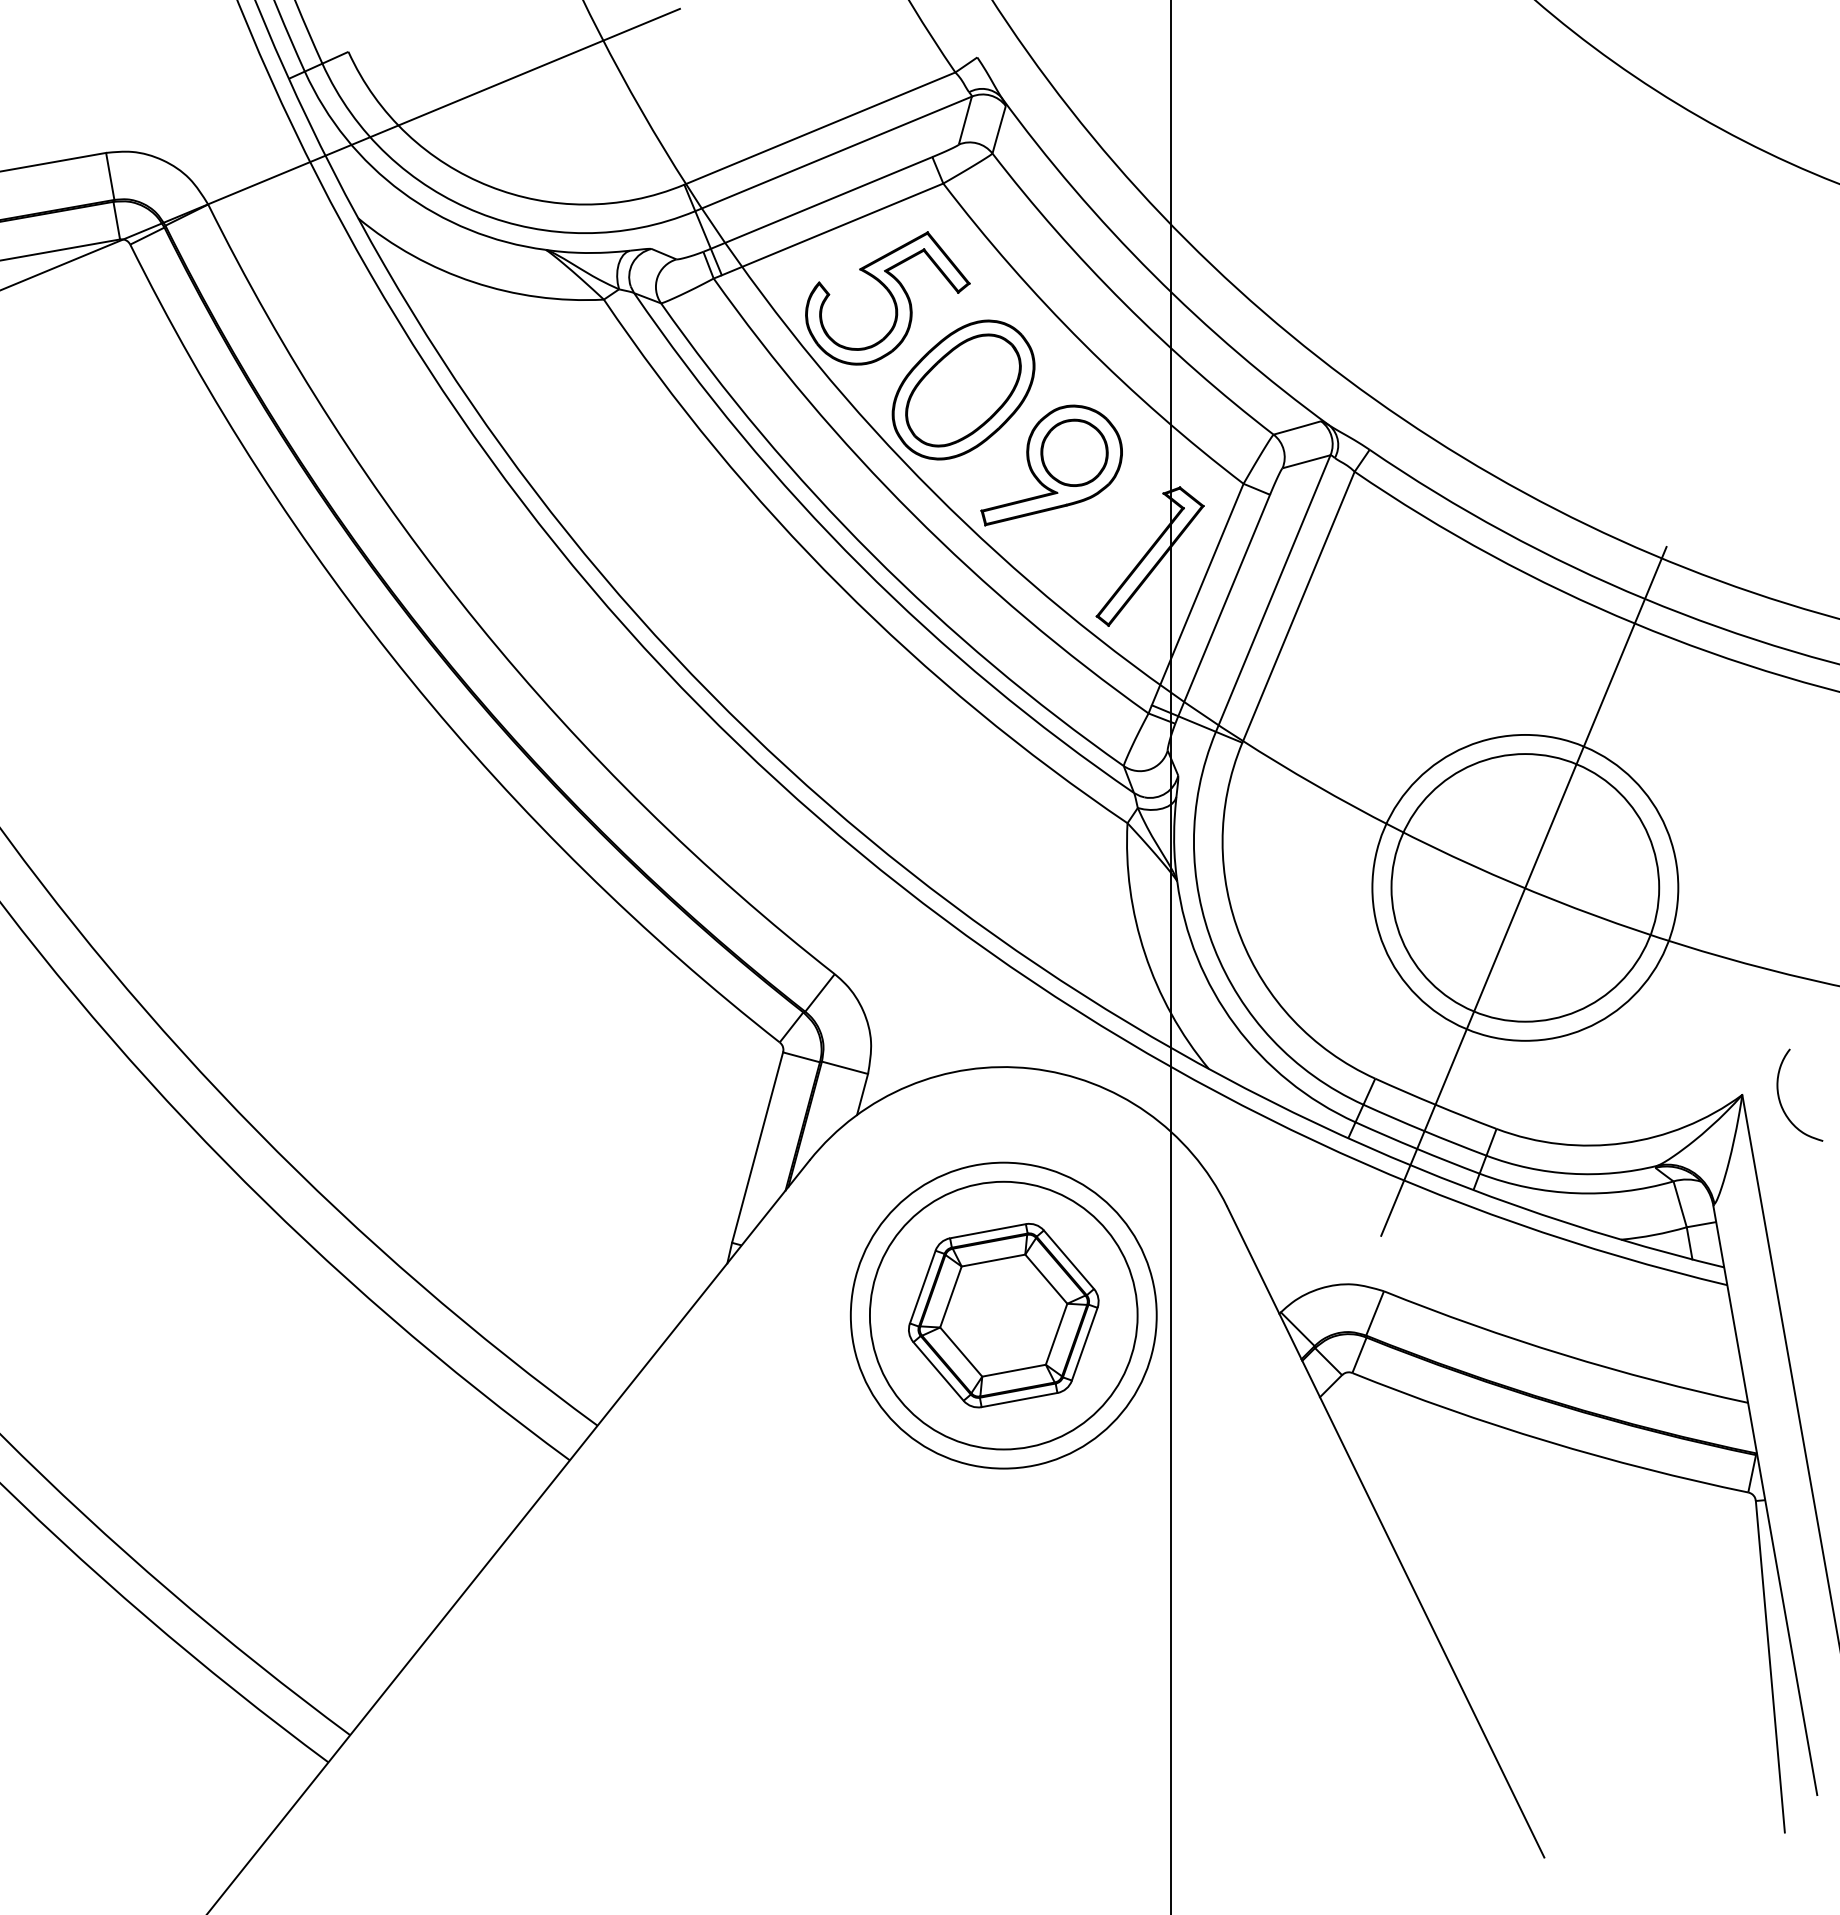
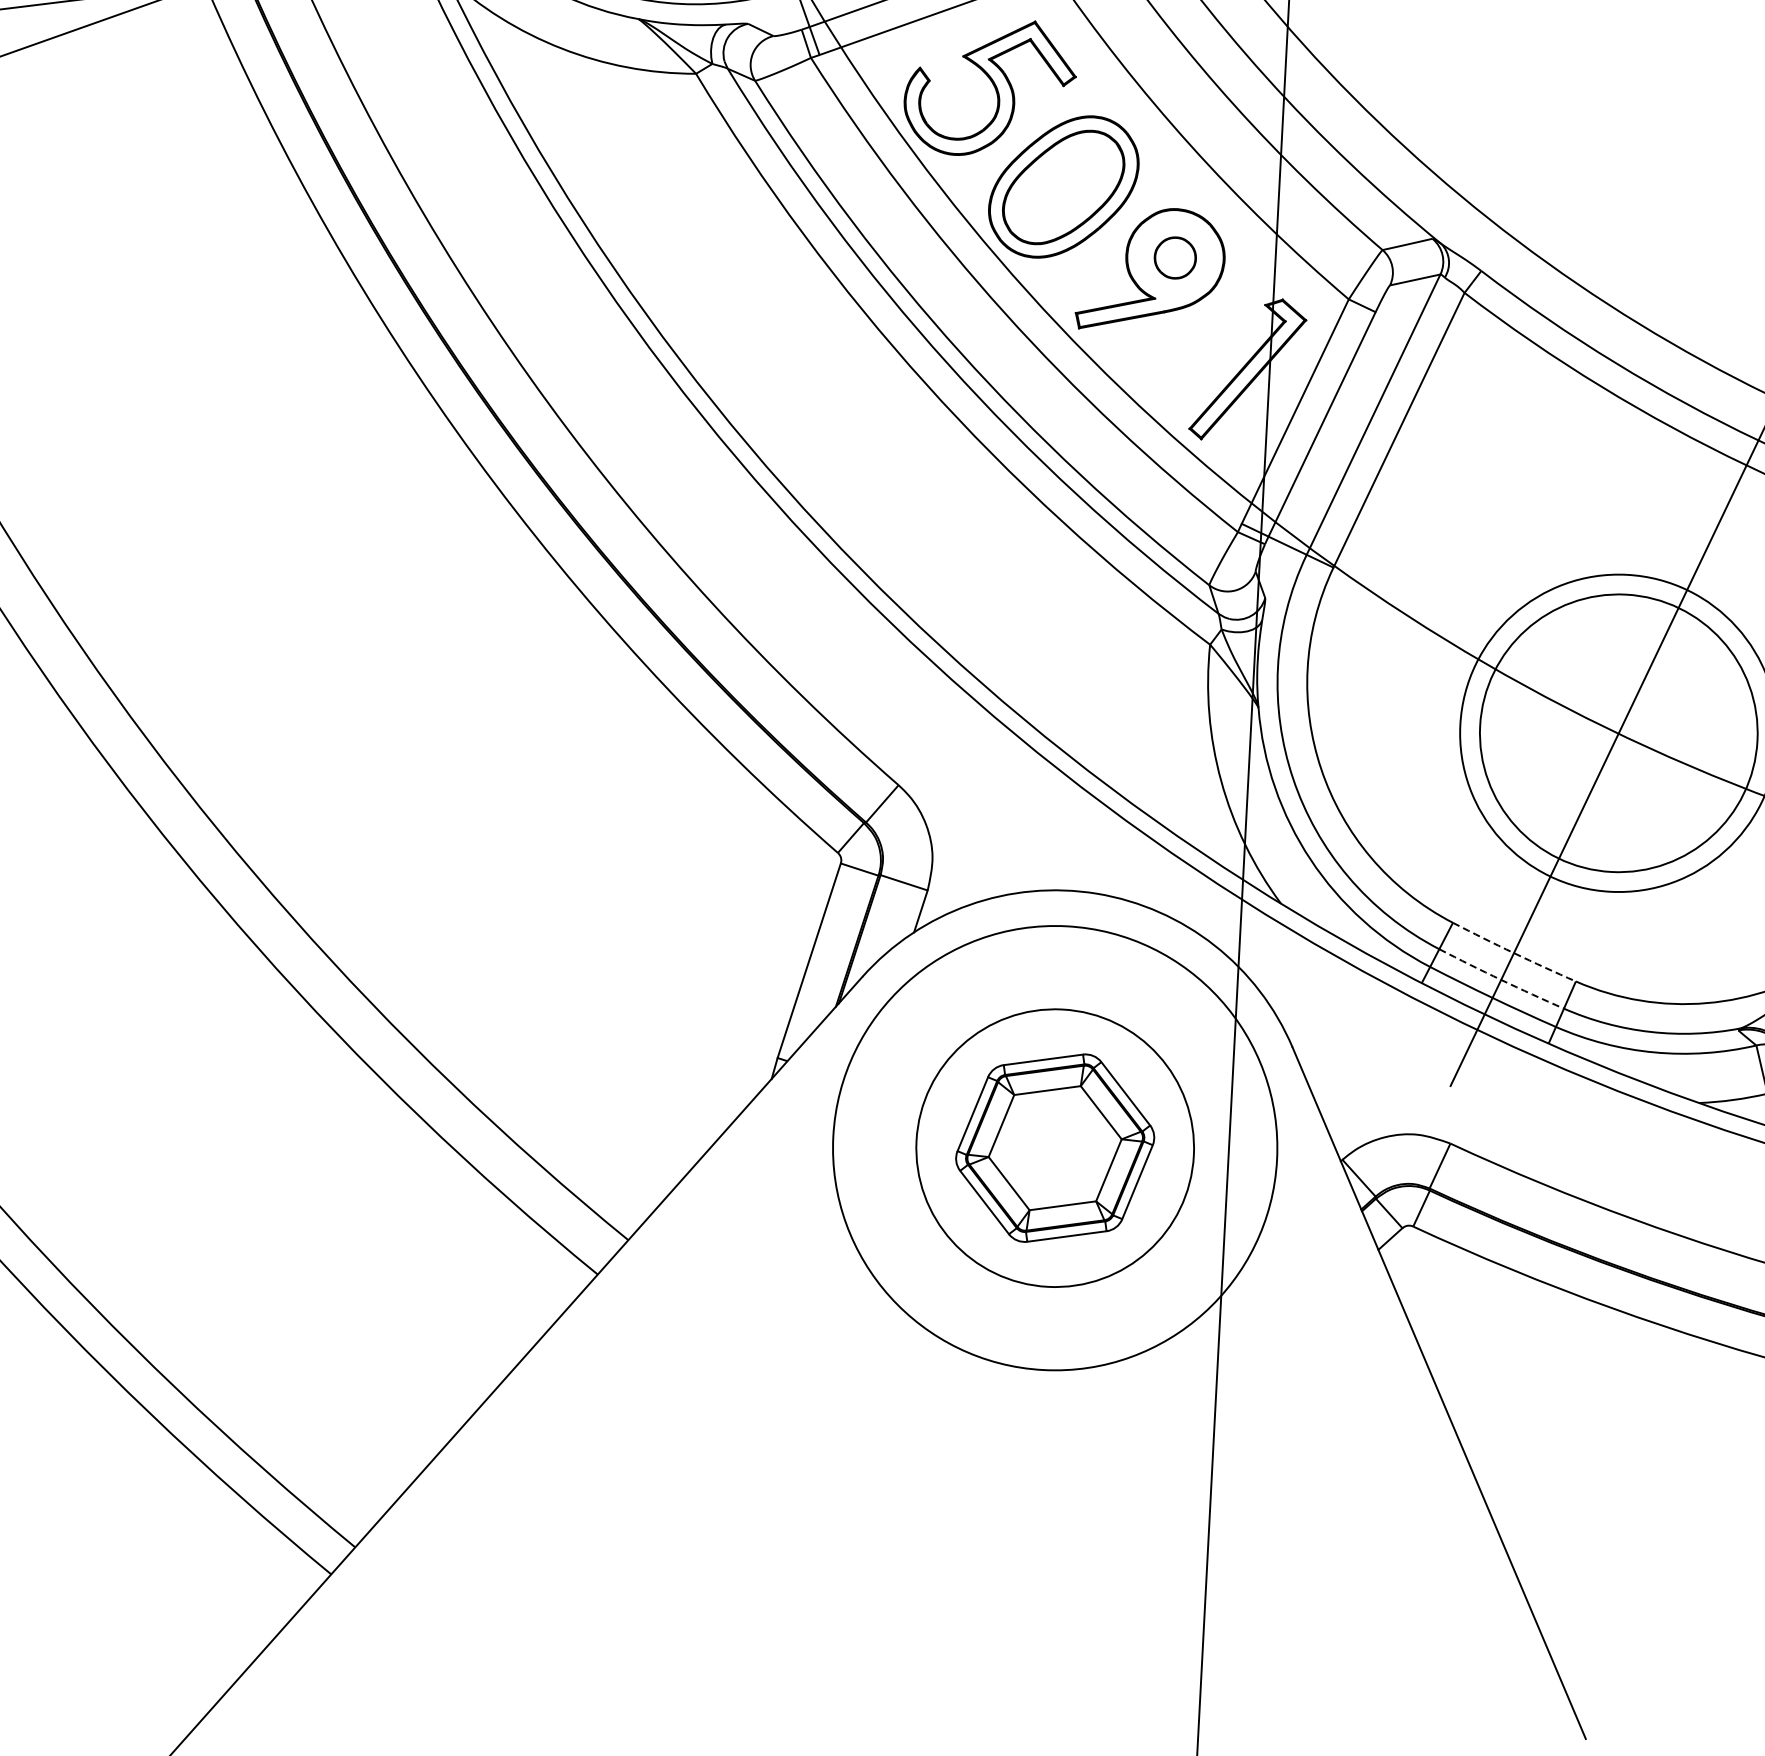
part: (1074, 452) -> (1175, 257), size x0.6
arc: (1435, 1104) -> (1513, 952), solid -> dashed
arc: (1424, 1131) -> (1501, 980), solid -> dashed
circle: (1003, 1315) -> (1054, 1148), size x1.4

